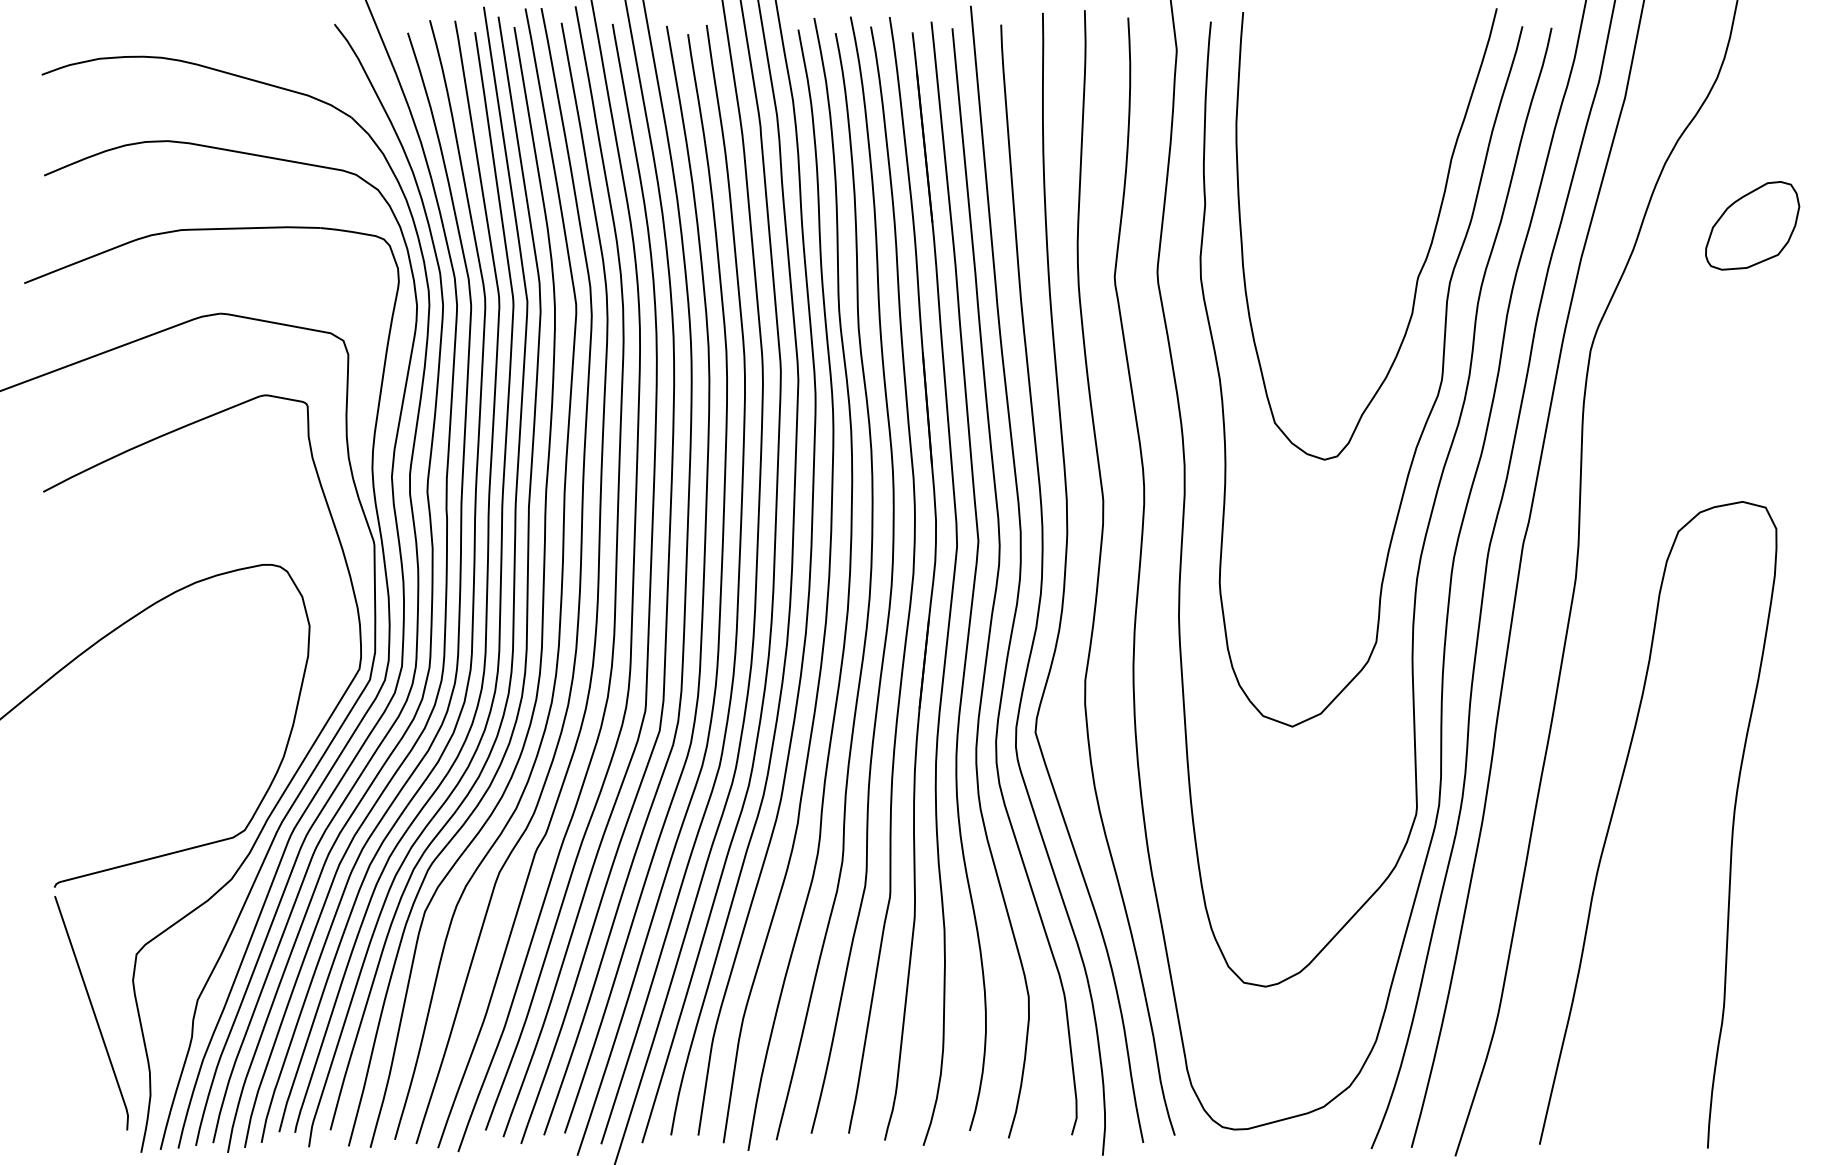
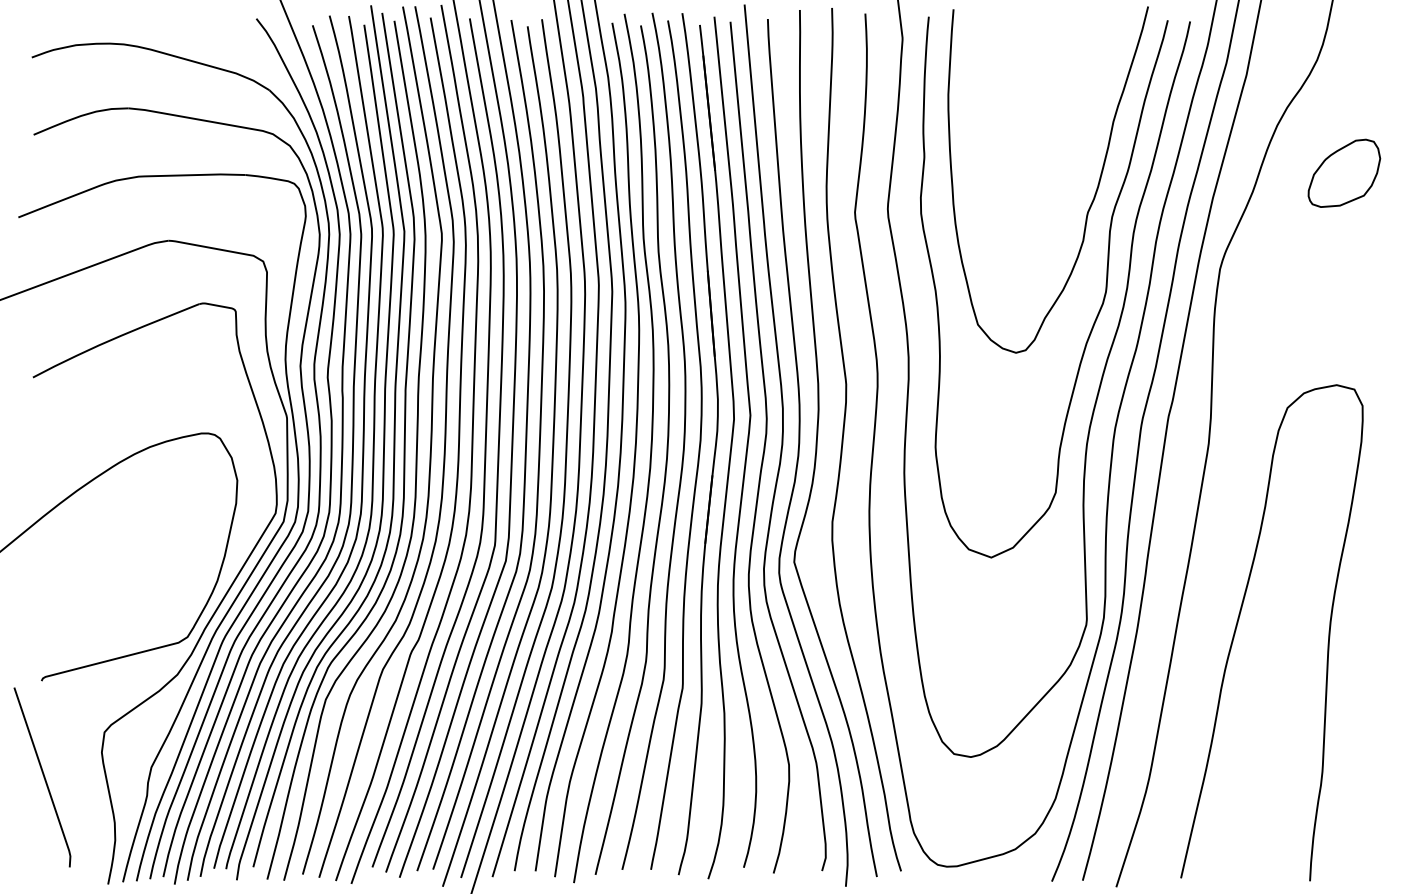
line: (93, 1013) -> (43, 777), moved

